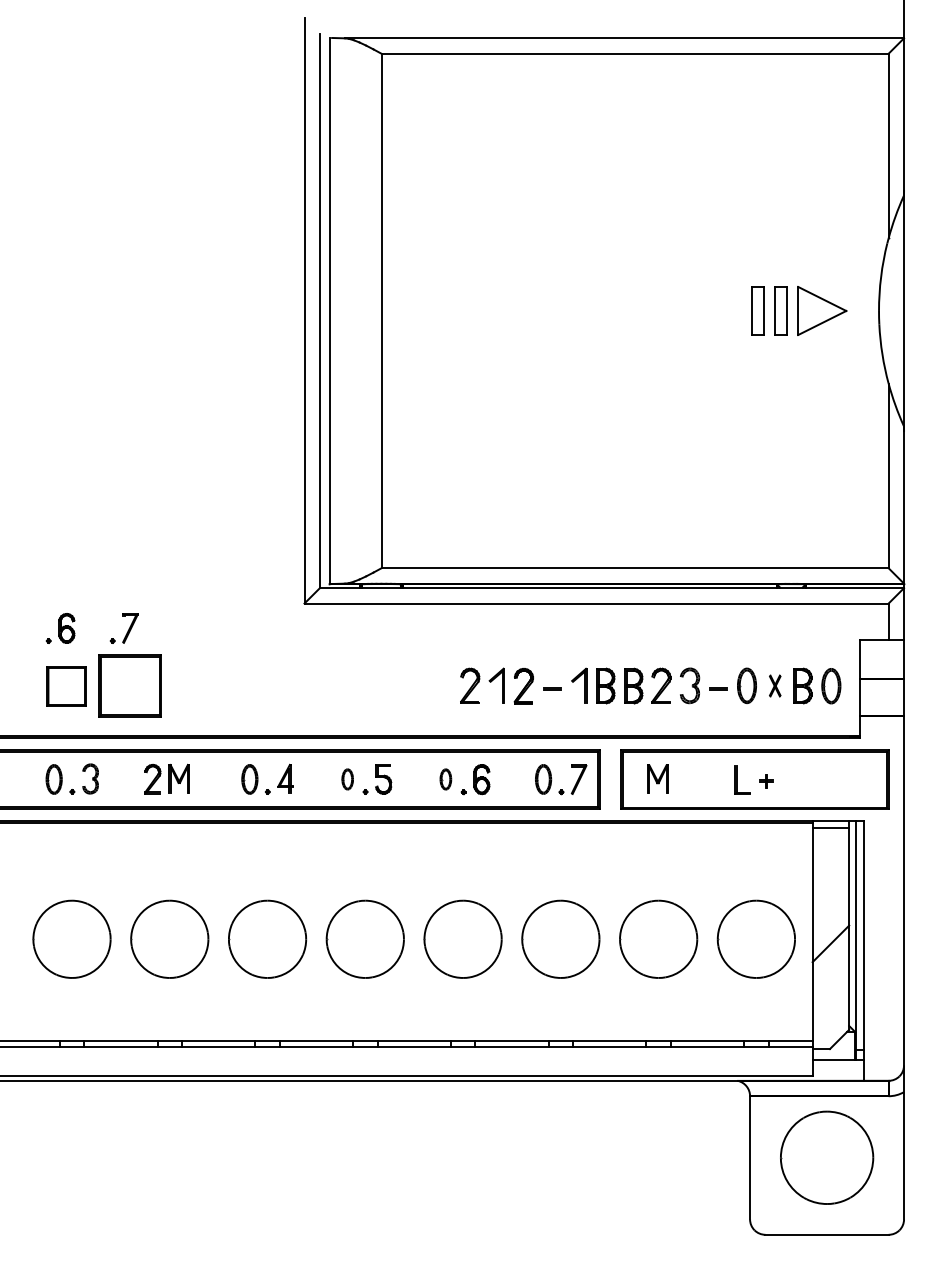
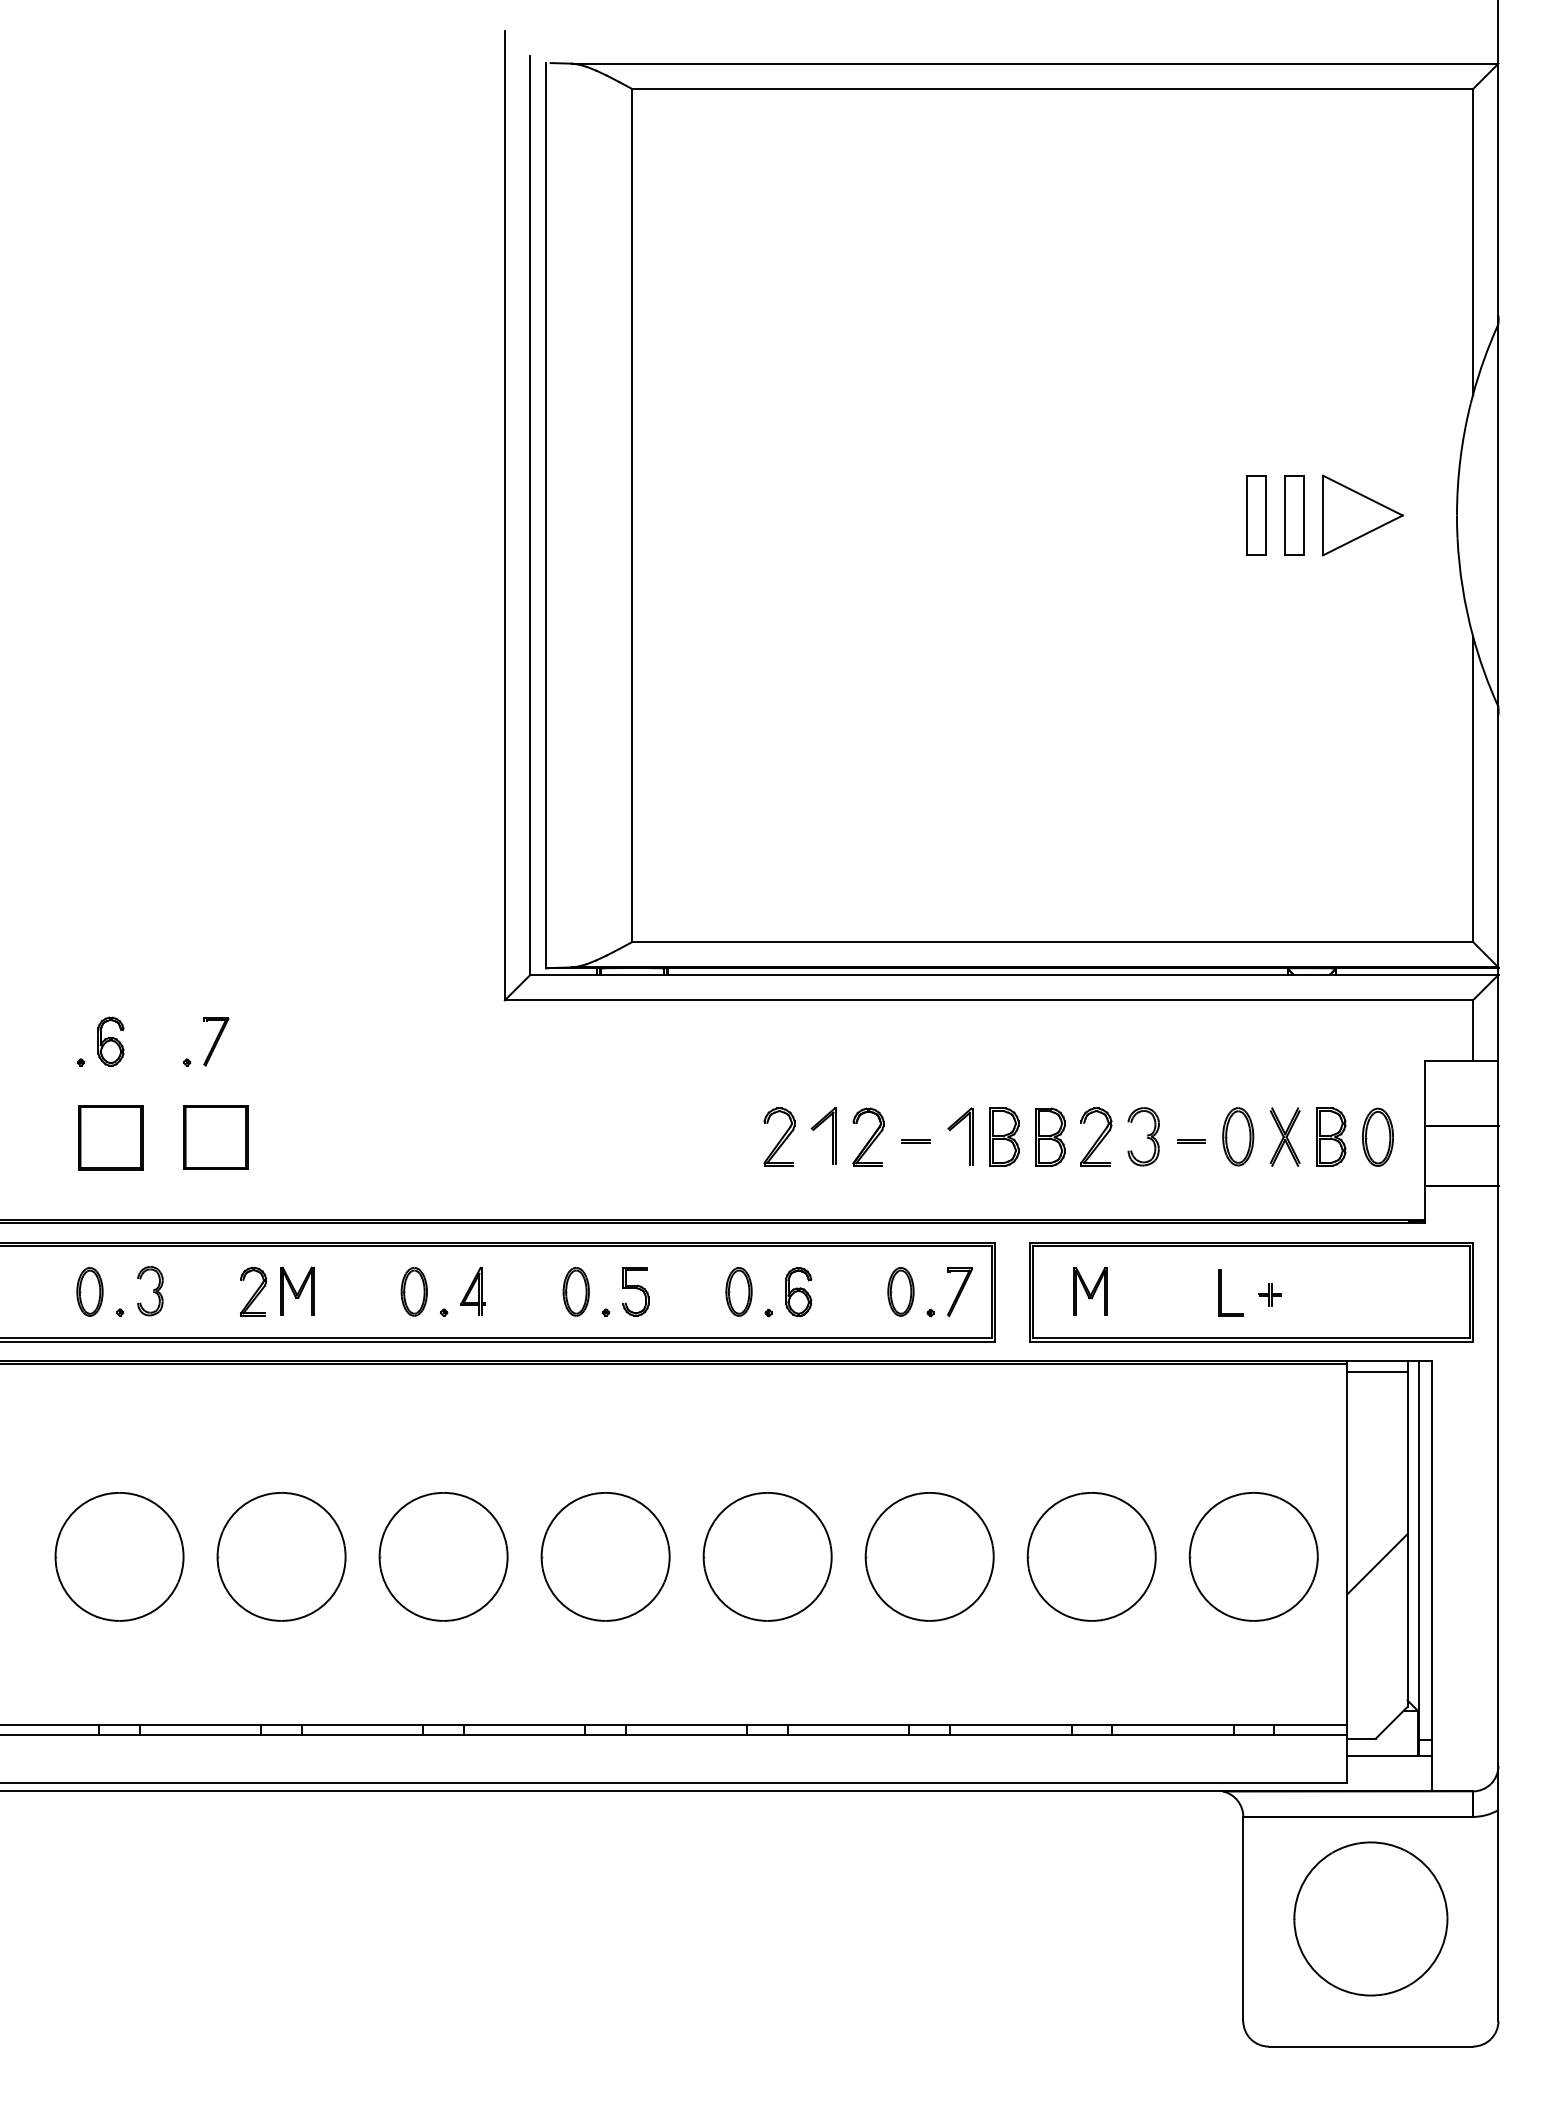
part: (774, 685) -> (1283, 1136), size x1.67
part: (129, 686) -> (214, 1137), size x0.62
part: (347, 779) -> (576, 1291), size x1.43
part: (445, 779) -> (738, 1291), size x1.43

